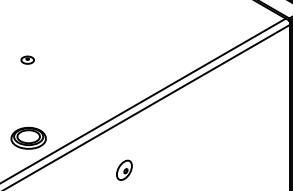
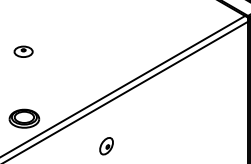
part: (27, 59) -> (23, 51), size x1.67

